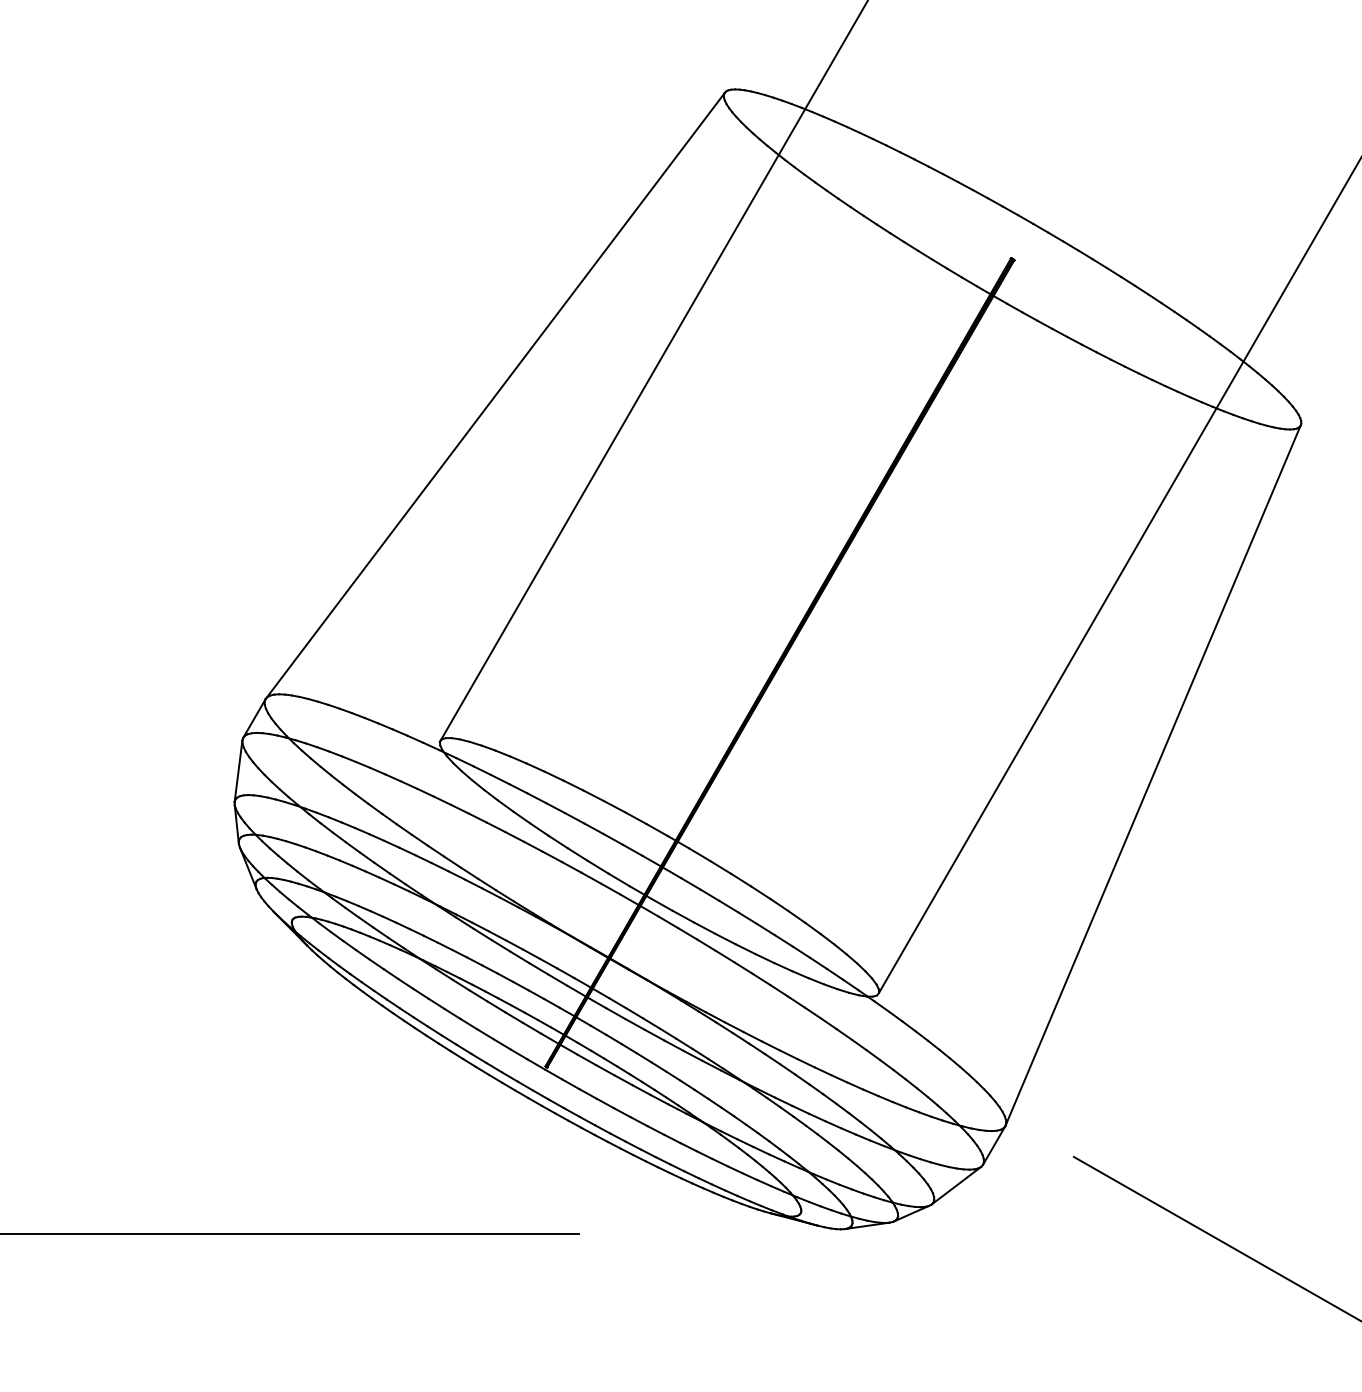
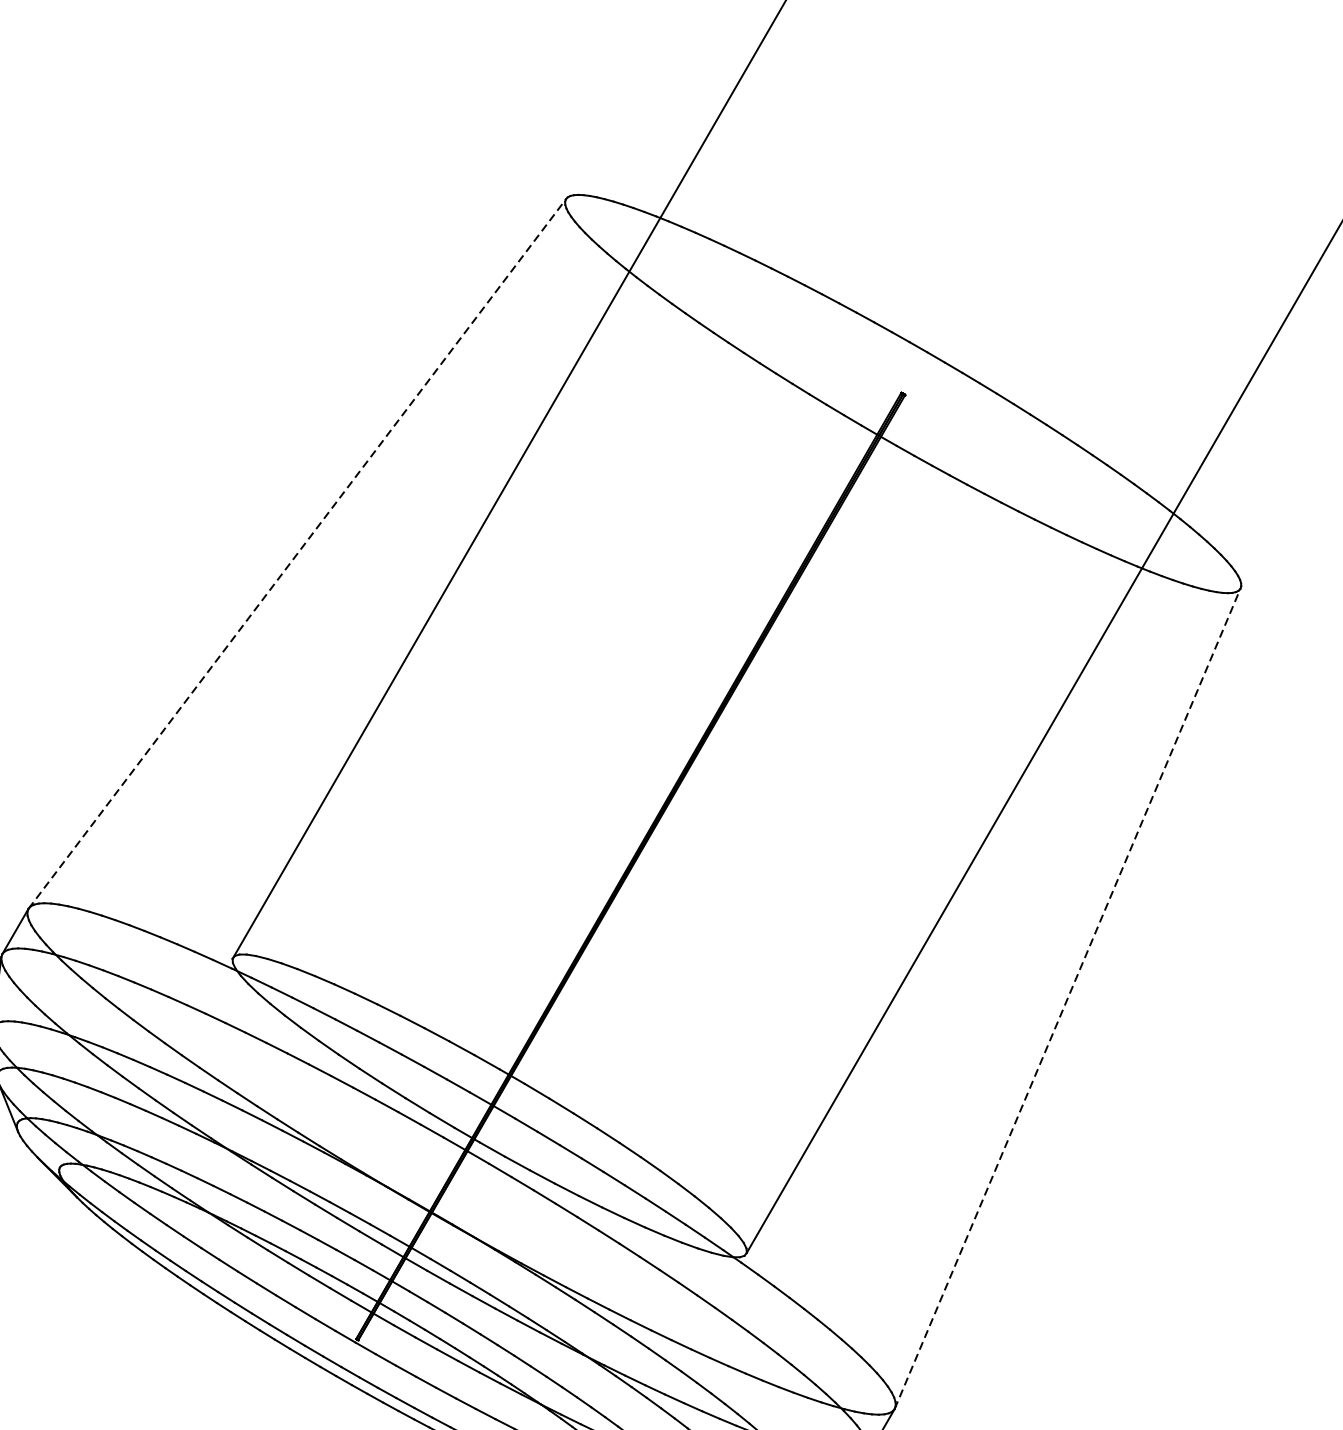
line: (495, 395) -> (297, 553), solid -> dashed
line: (1153, 775) -> (1068, 998), solid -> dashed

